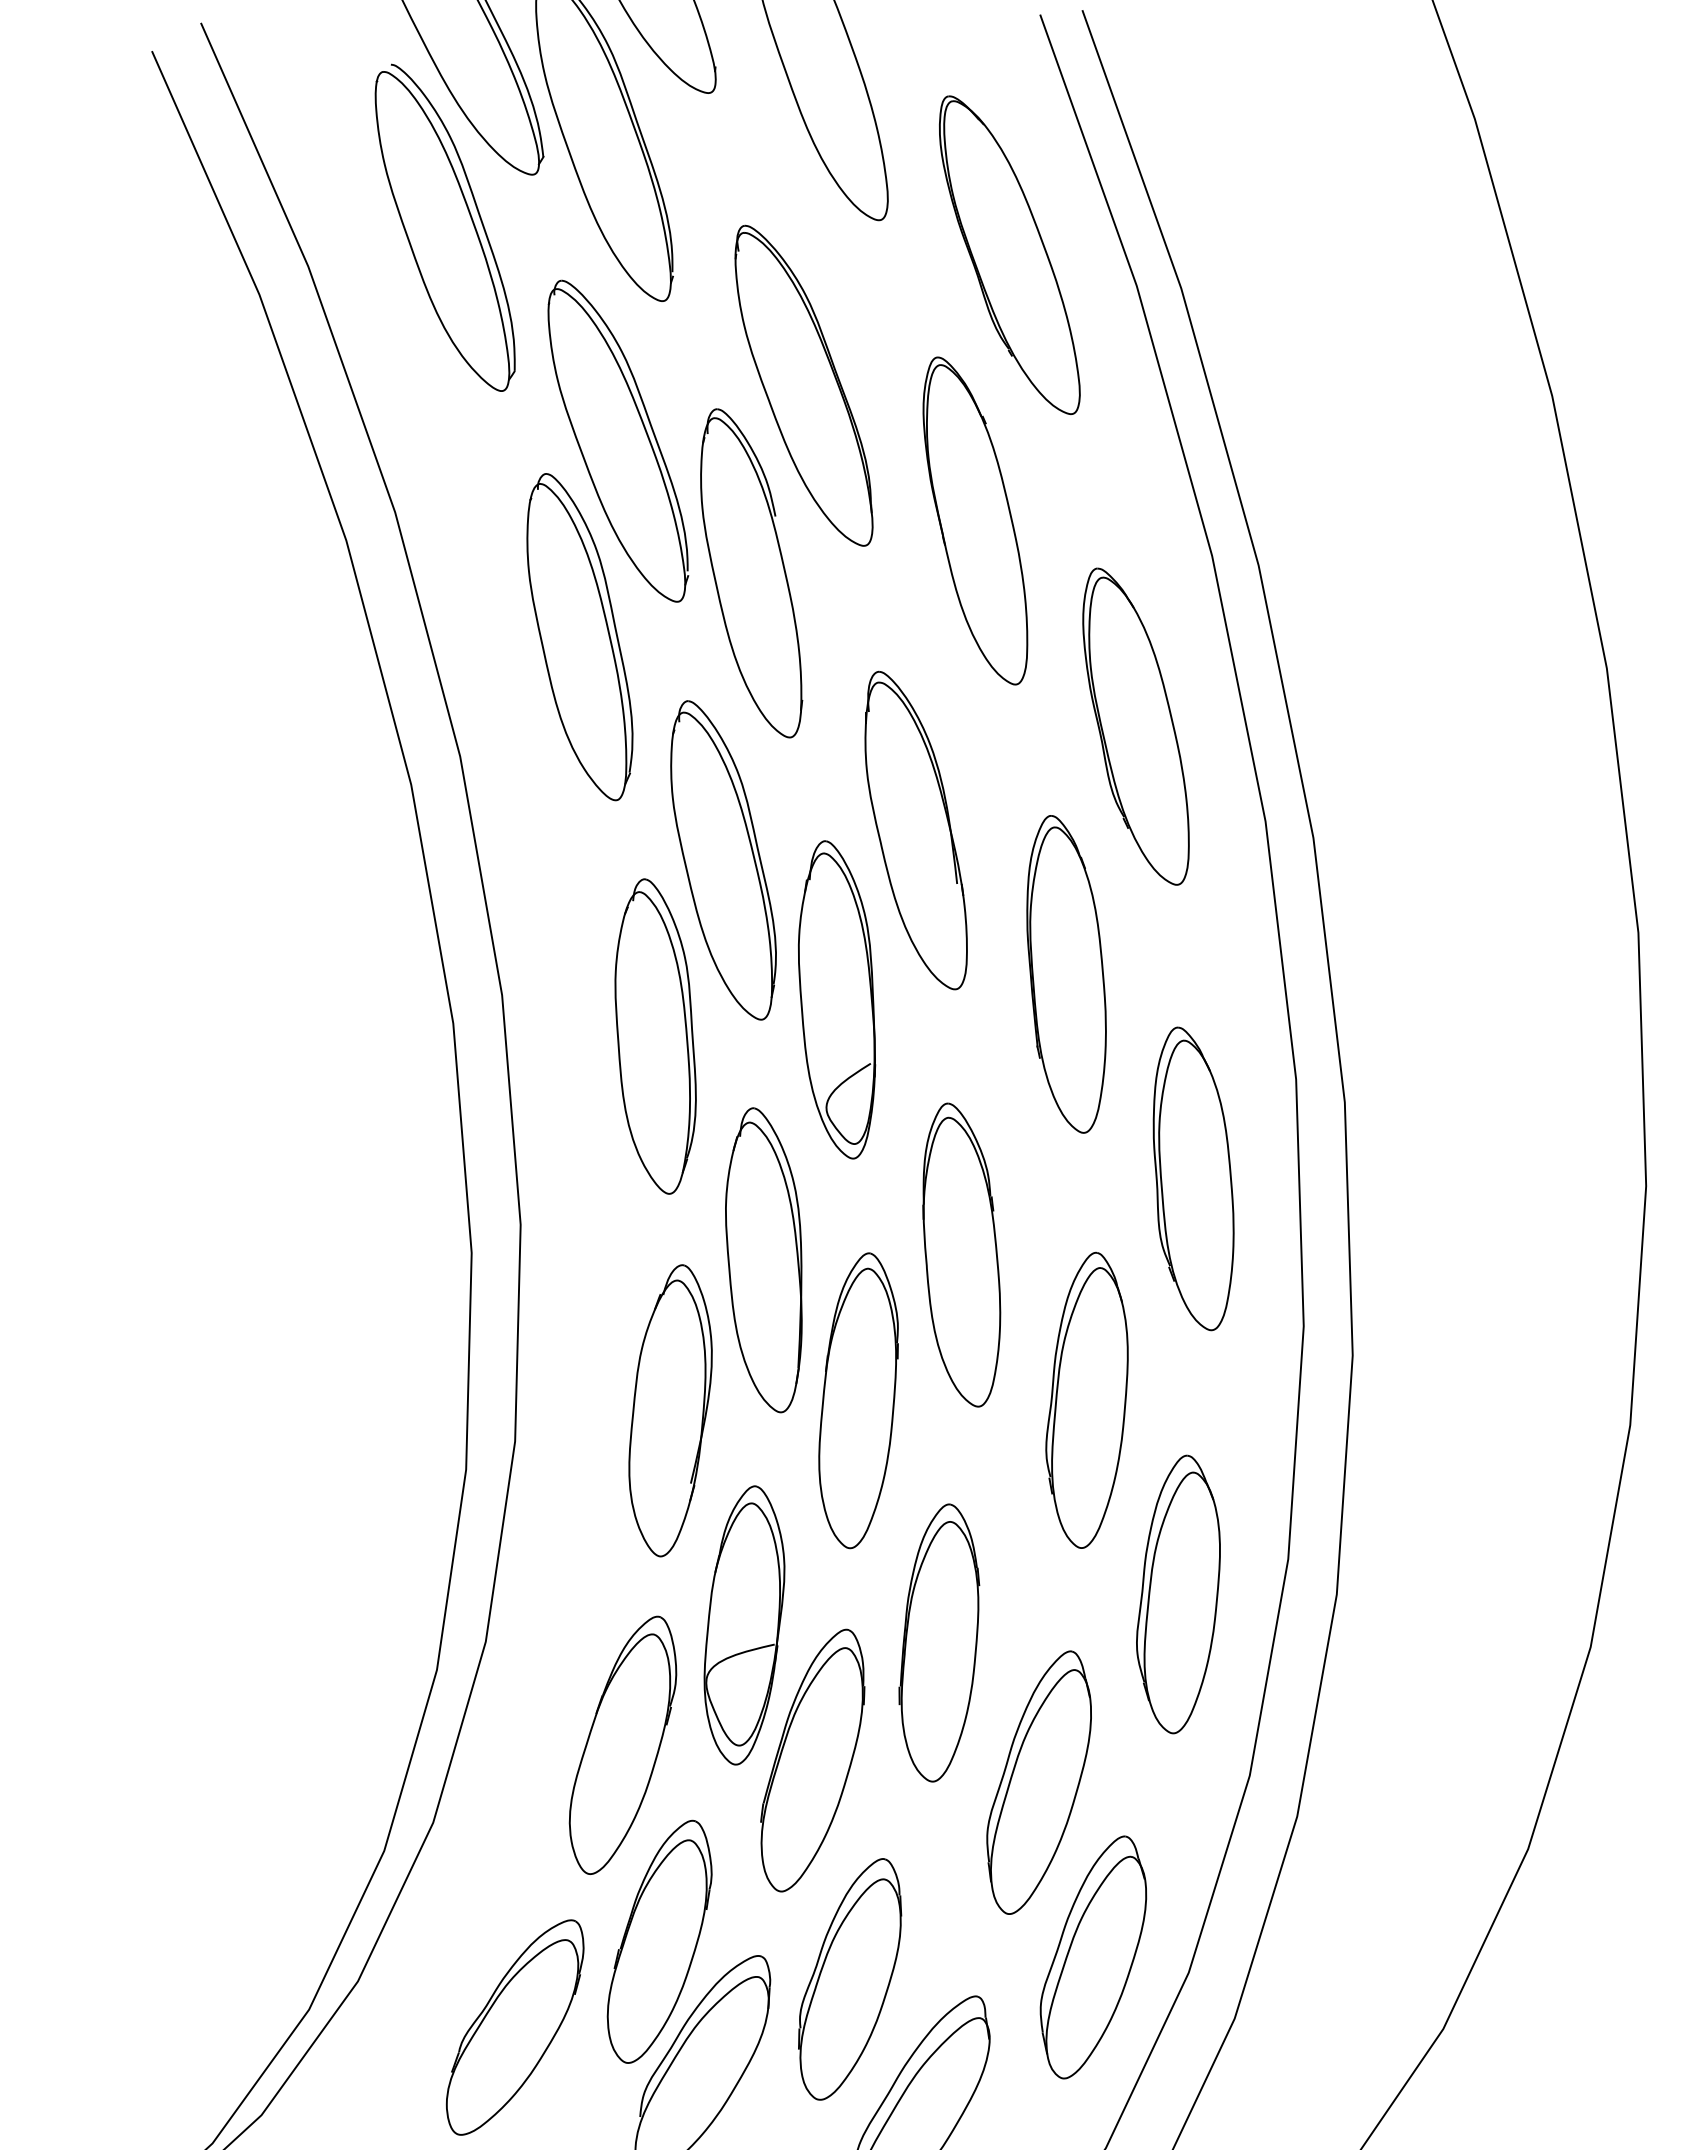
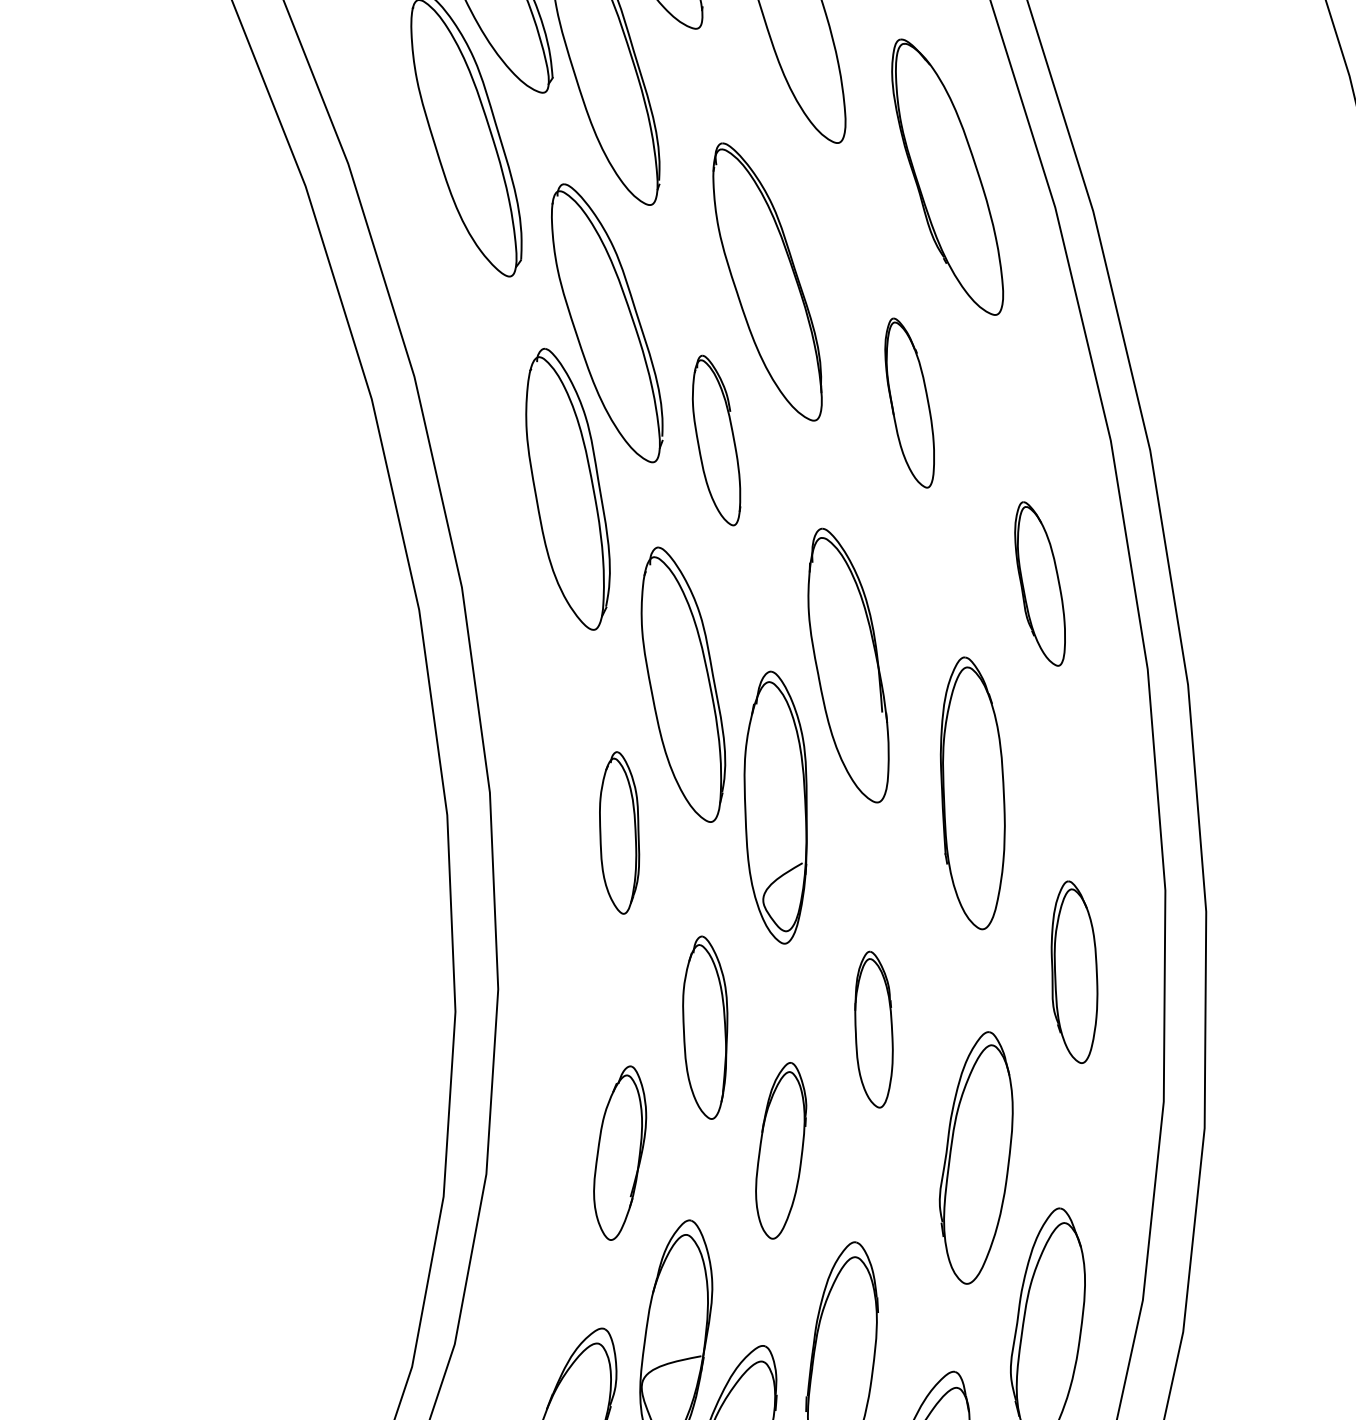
part: (975, 520) -> (909, 402), size x0.6
part: (751, 573) -> (716, 440), size x0.6
part: (1135, 726) -> (1039, 583), size x0.6
part: (655, 1036) -> (619, 832), size x0.6
part: (1193, 1178) -> (1074, 971), size x0.7
part: (961, 1254) -> (873, 1029), size x0.6
part: (763, 1260) -> (704, 1027), size x0.7
part: (858, 1400) -> (781, 1150), size x0.7
part: (670, 1410) -> (620, 1152), size x0.7

